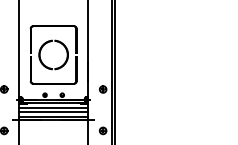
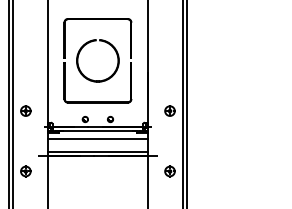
line: (53, 112) -> (97, 144), removed

